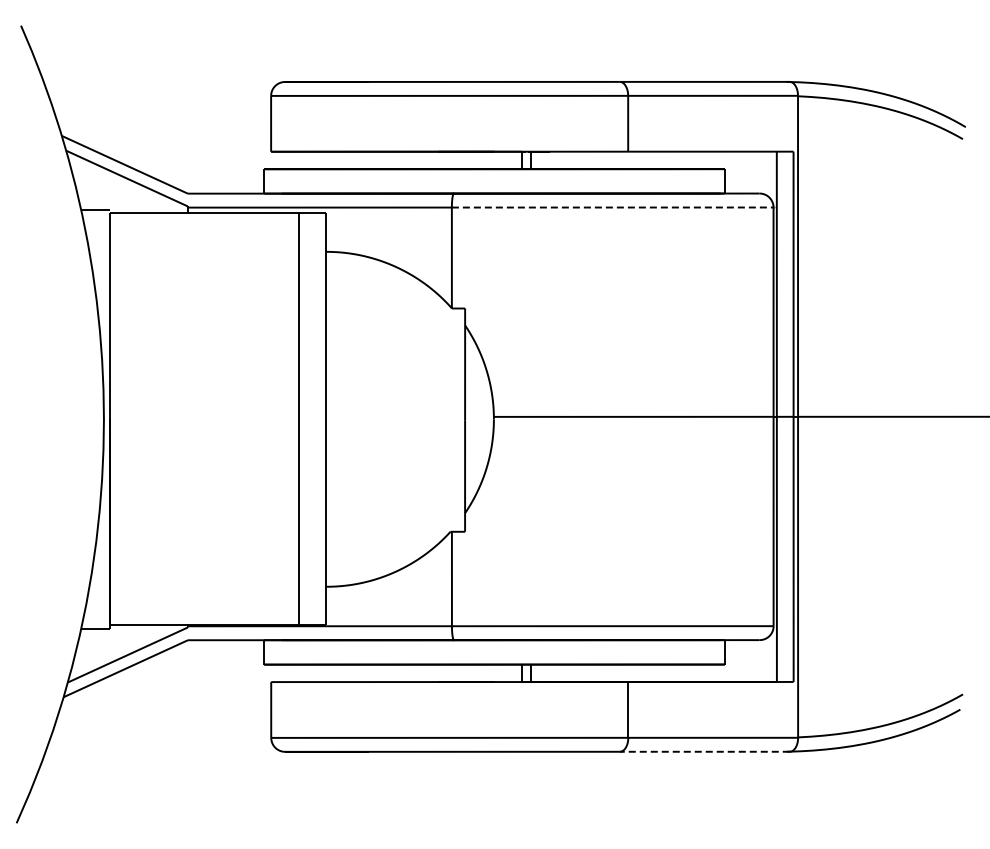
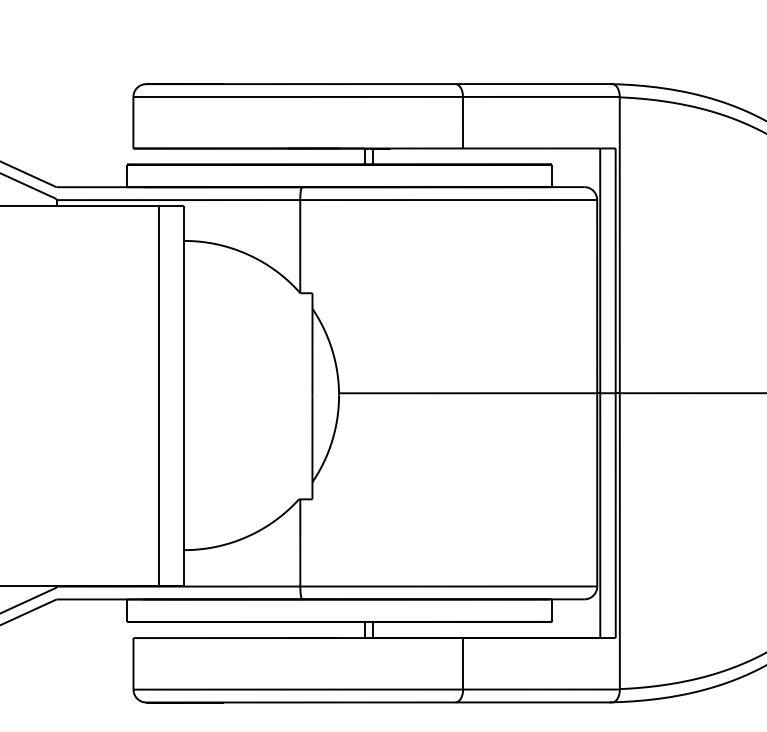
line: (613, 207) -> (449, 200), dashed -> solid
line: (704, 751) -> (533, 702), dashed -> solid

